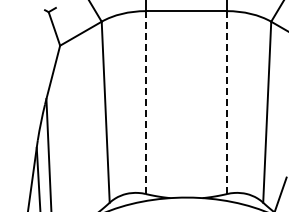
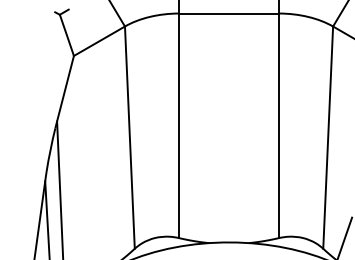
line: (145, 102) -> (178, 125), dashed -> solid
line: (226, 102) -> (278, 125), dashed -> solid

